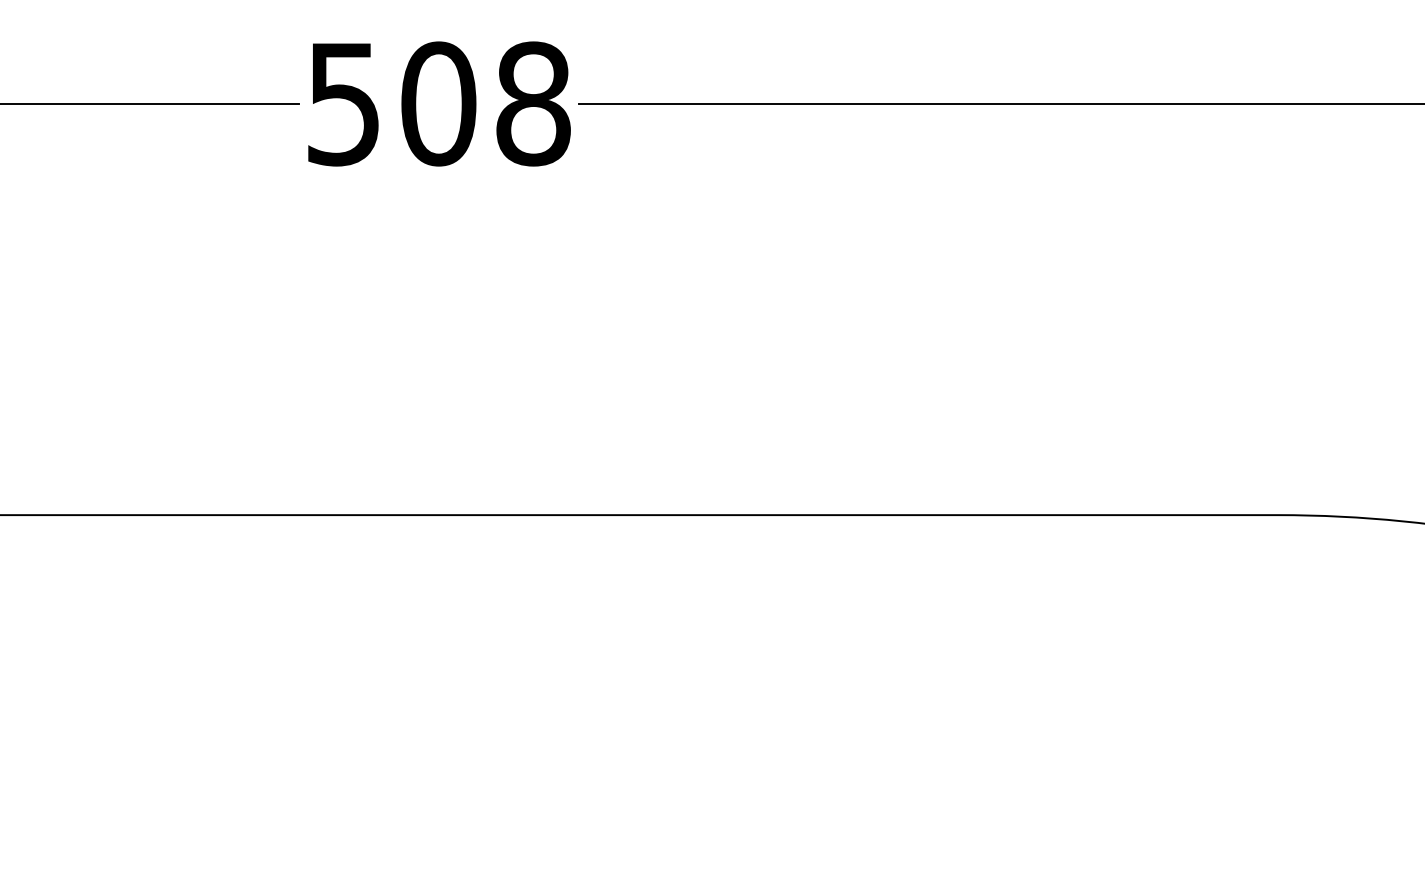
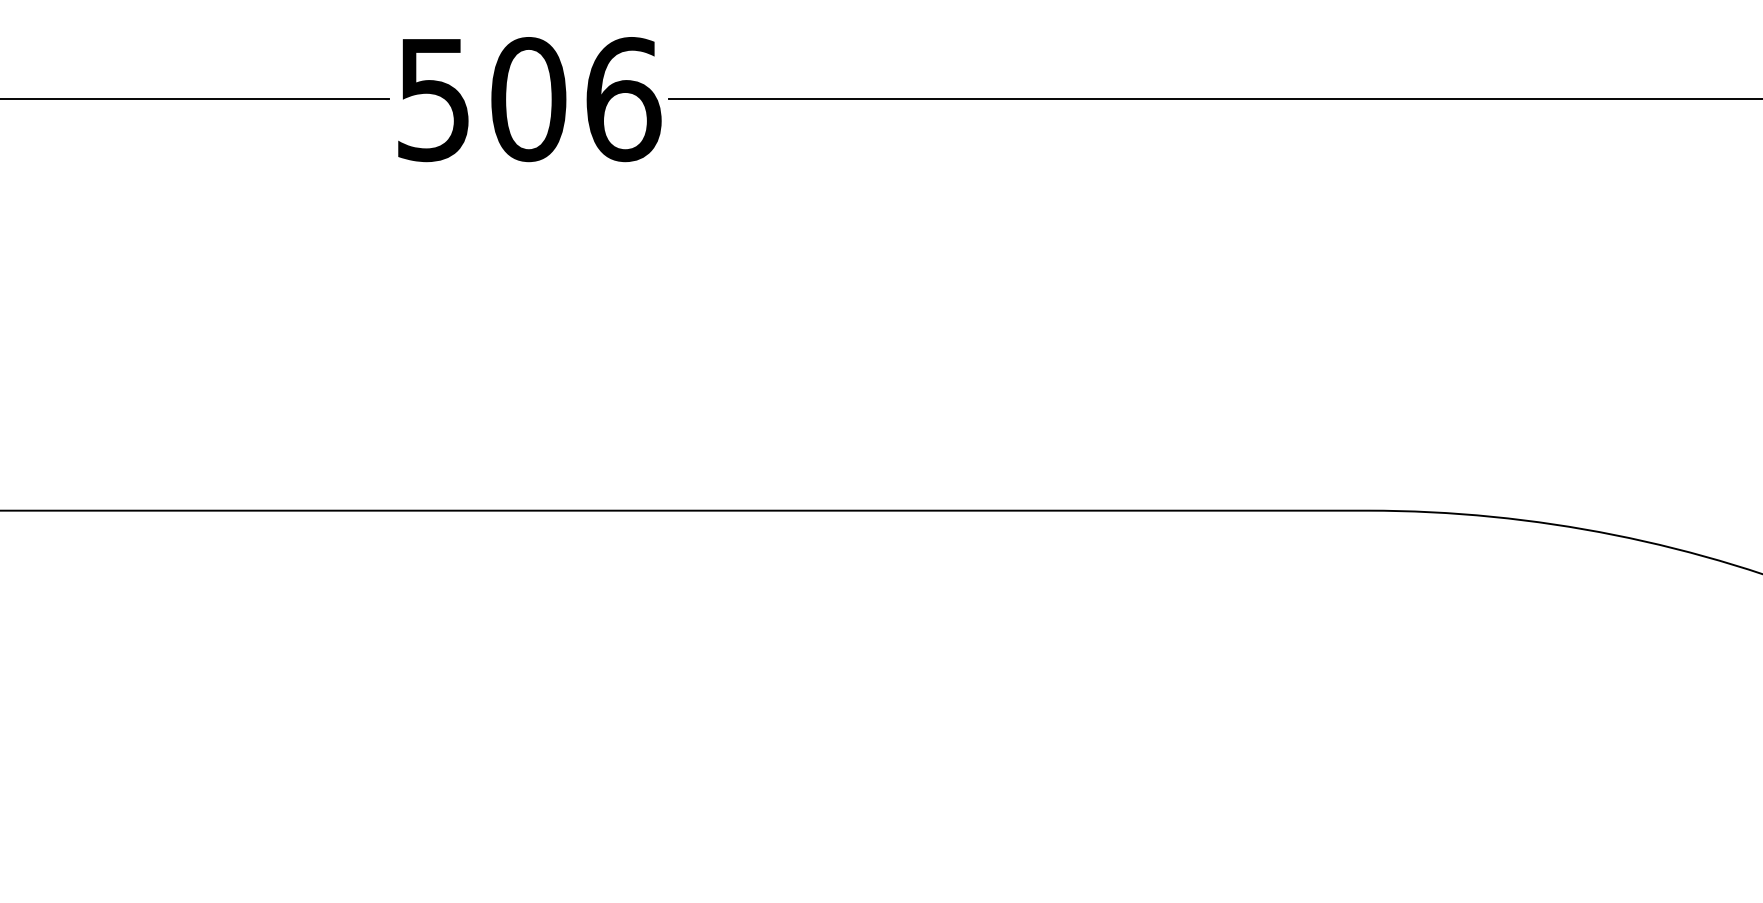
text: (533, 103) -> (623, 99), 508 -> 506

